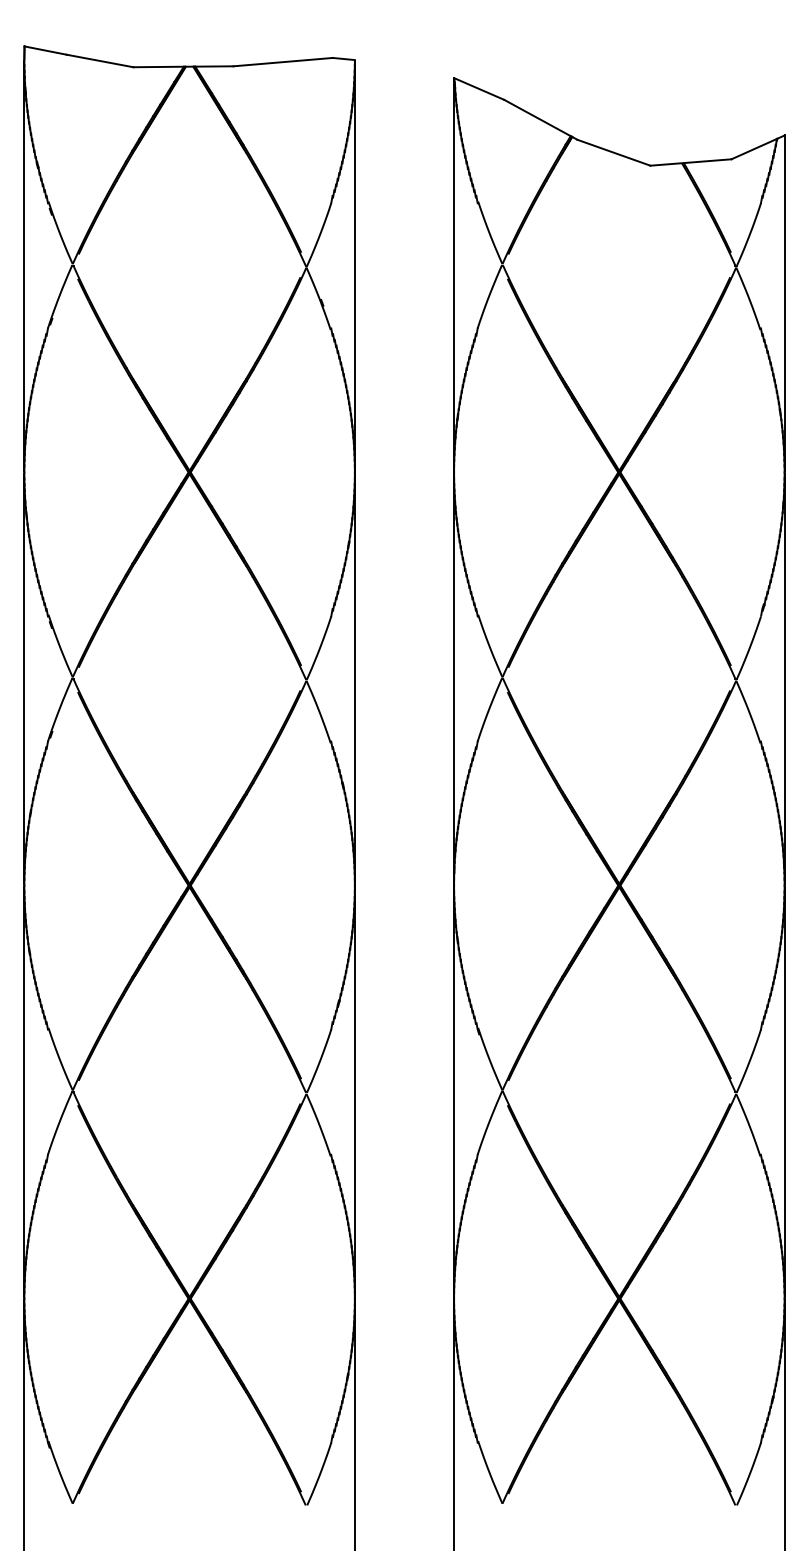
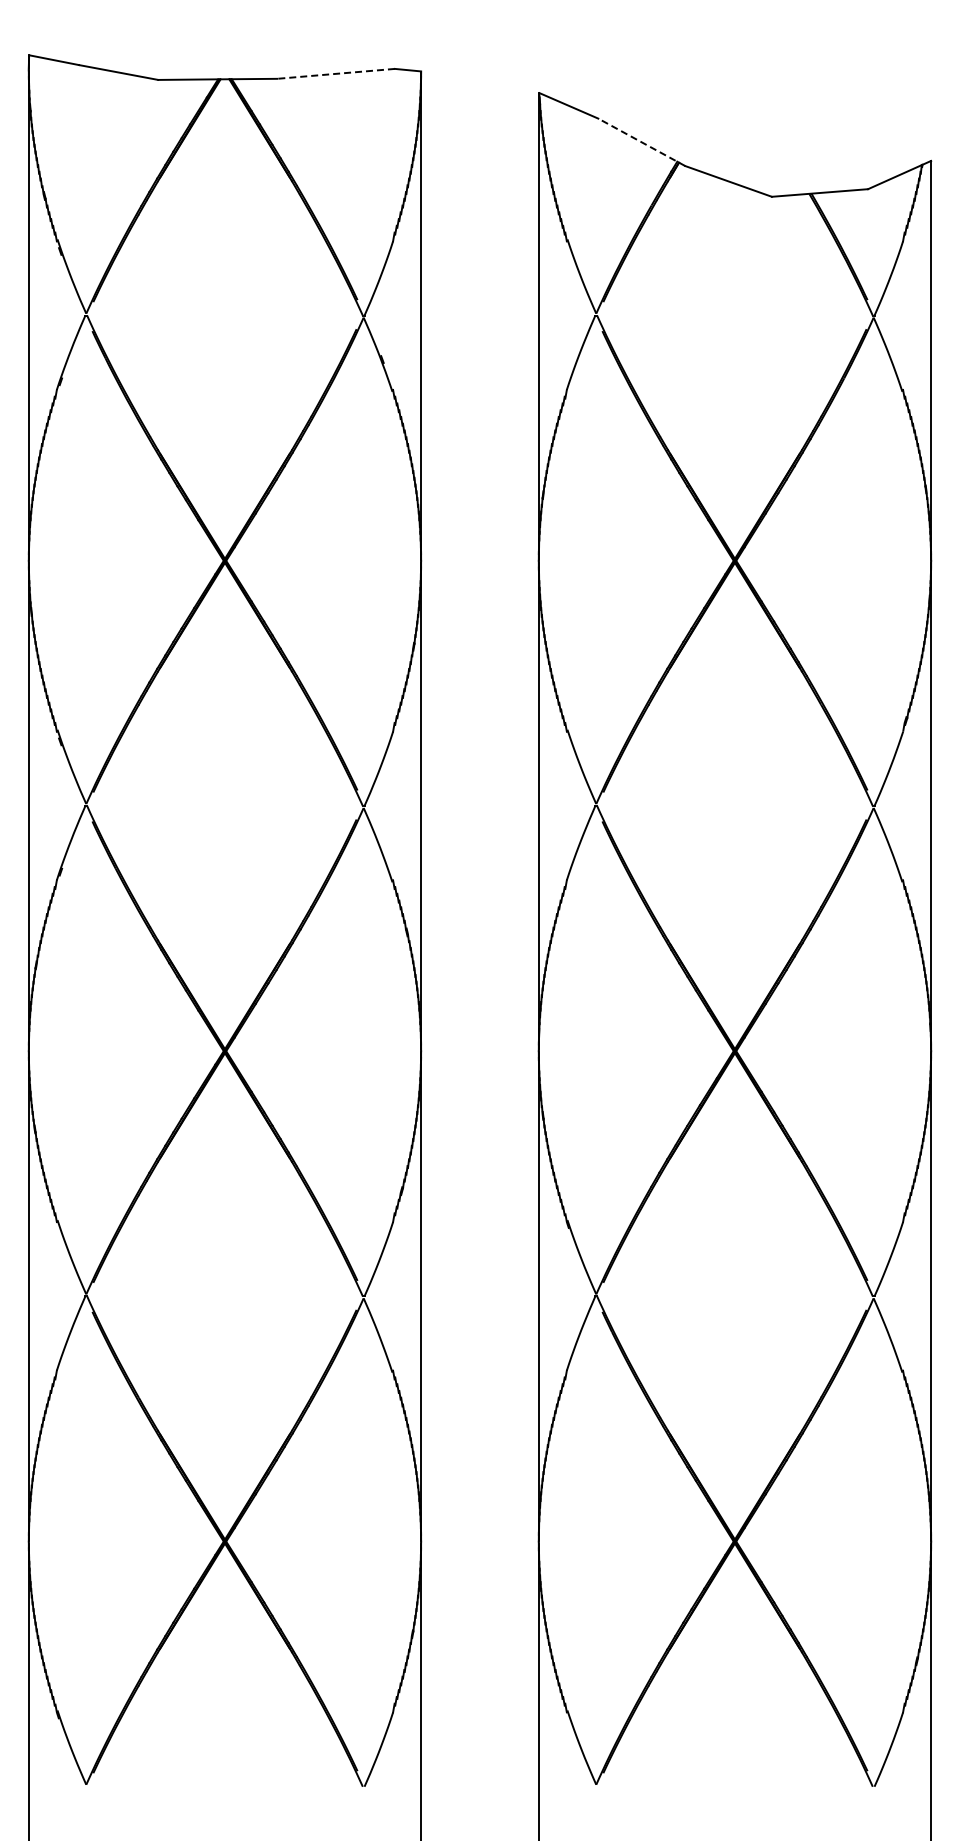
line: (282, 61) -> (335, 73), solid -> dashed
line: (540, 119) -> (641, 142), solid -> dashed

